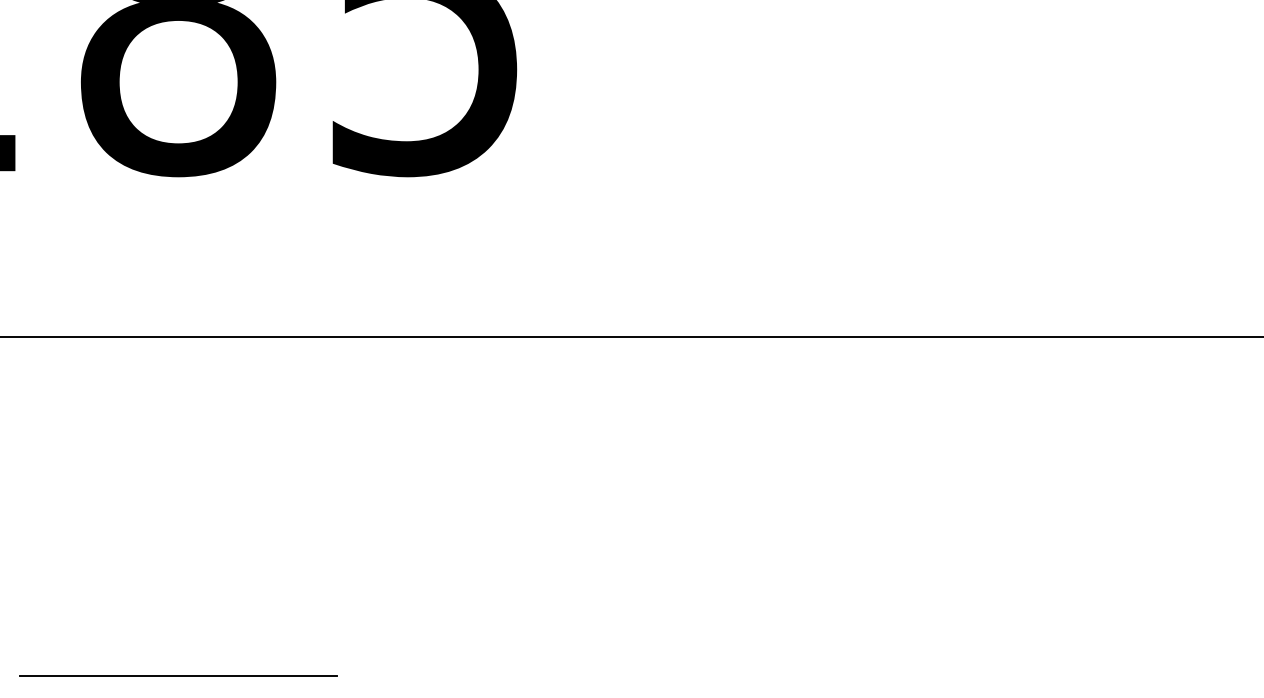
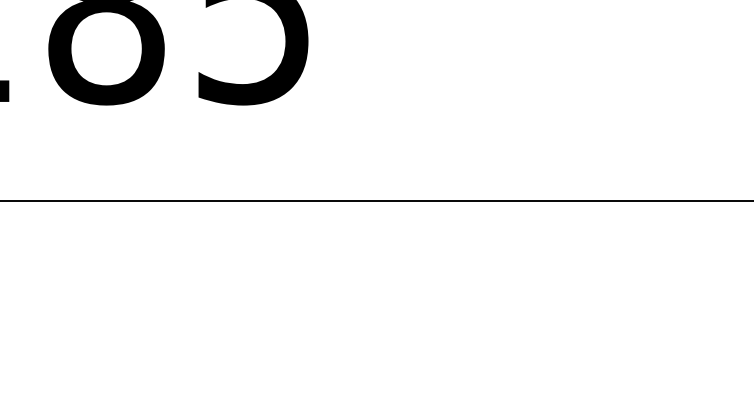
line: (178, 676) -> (106, 403), removed

